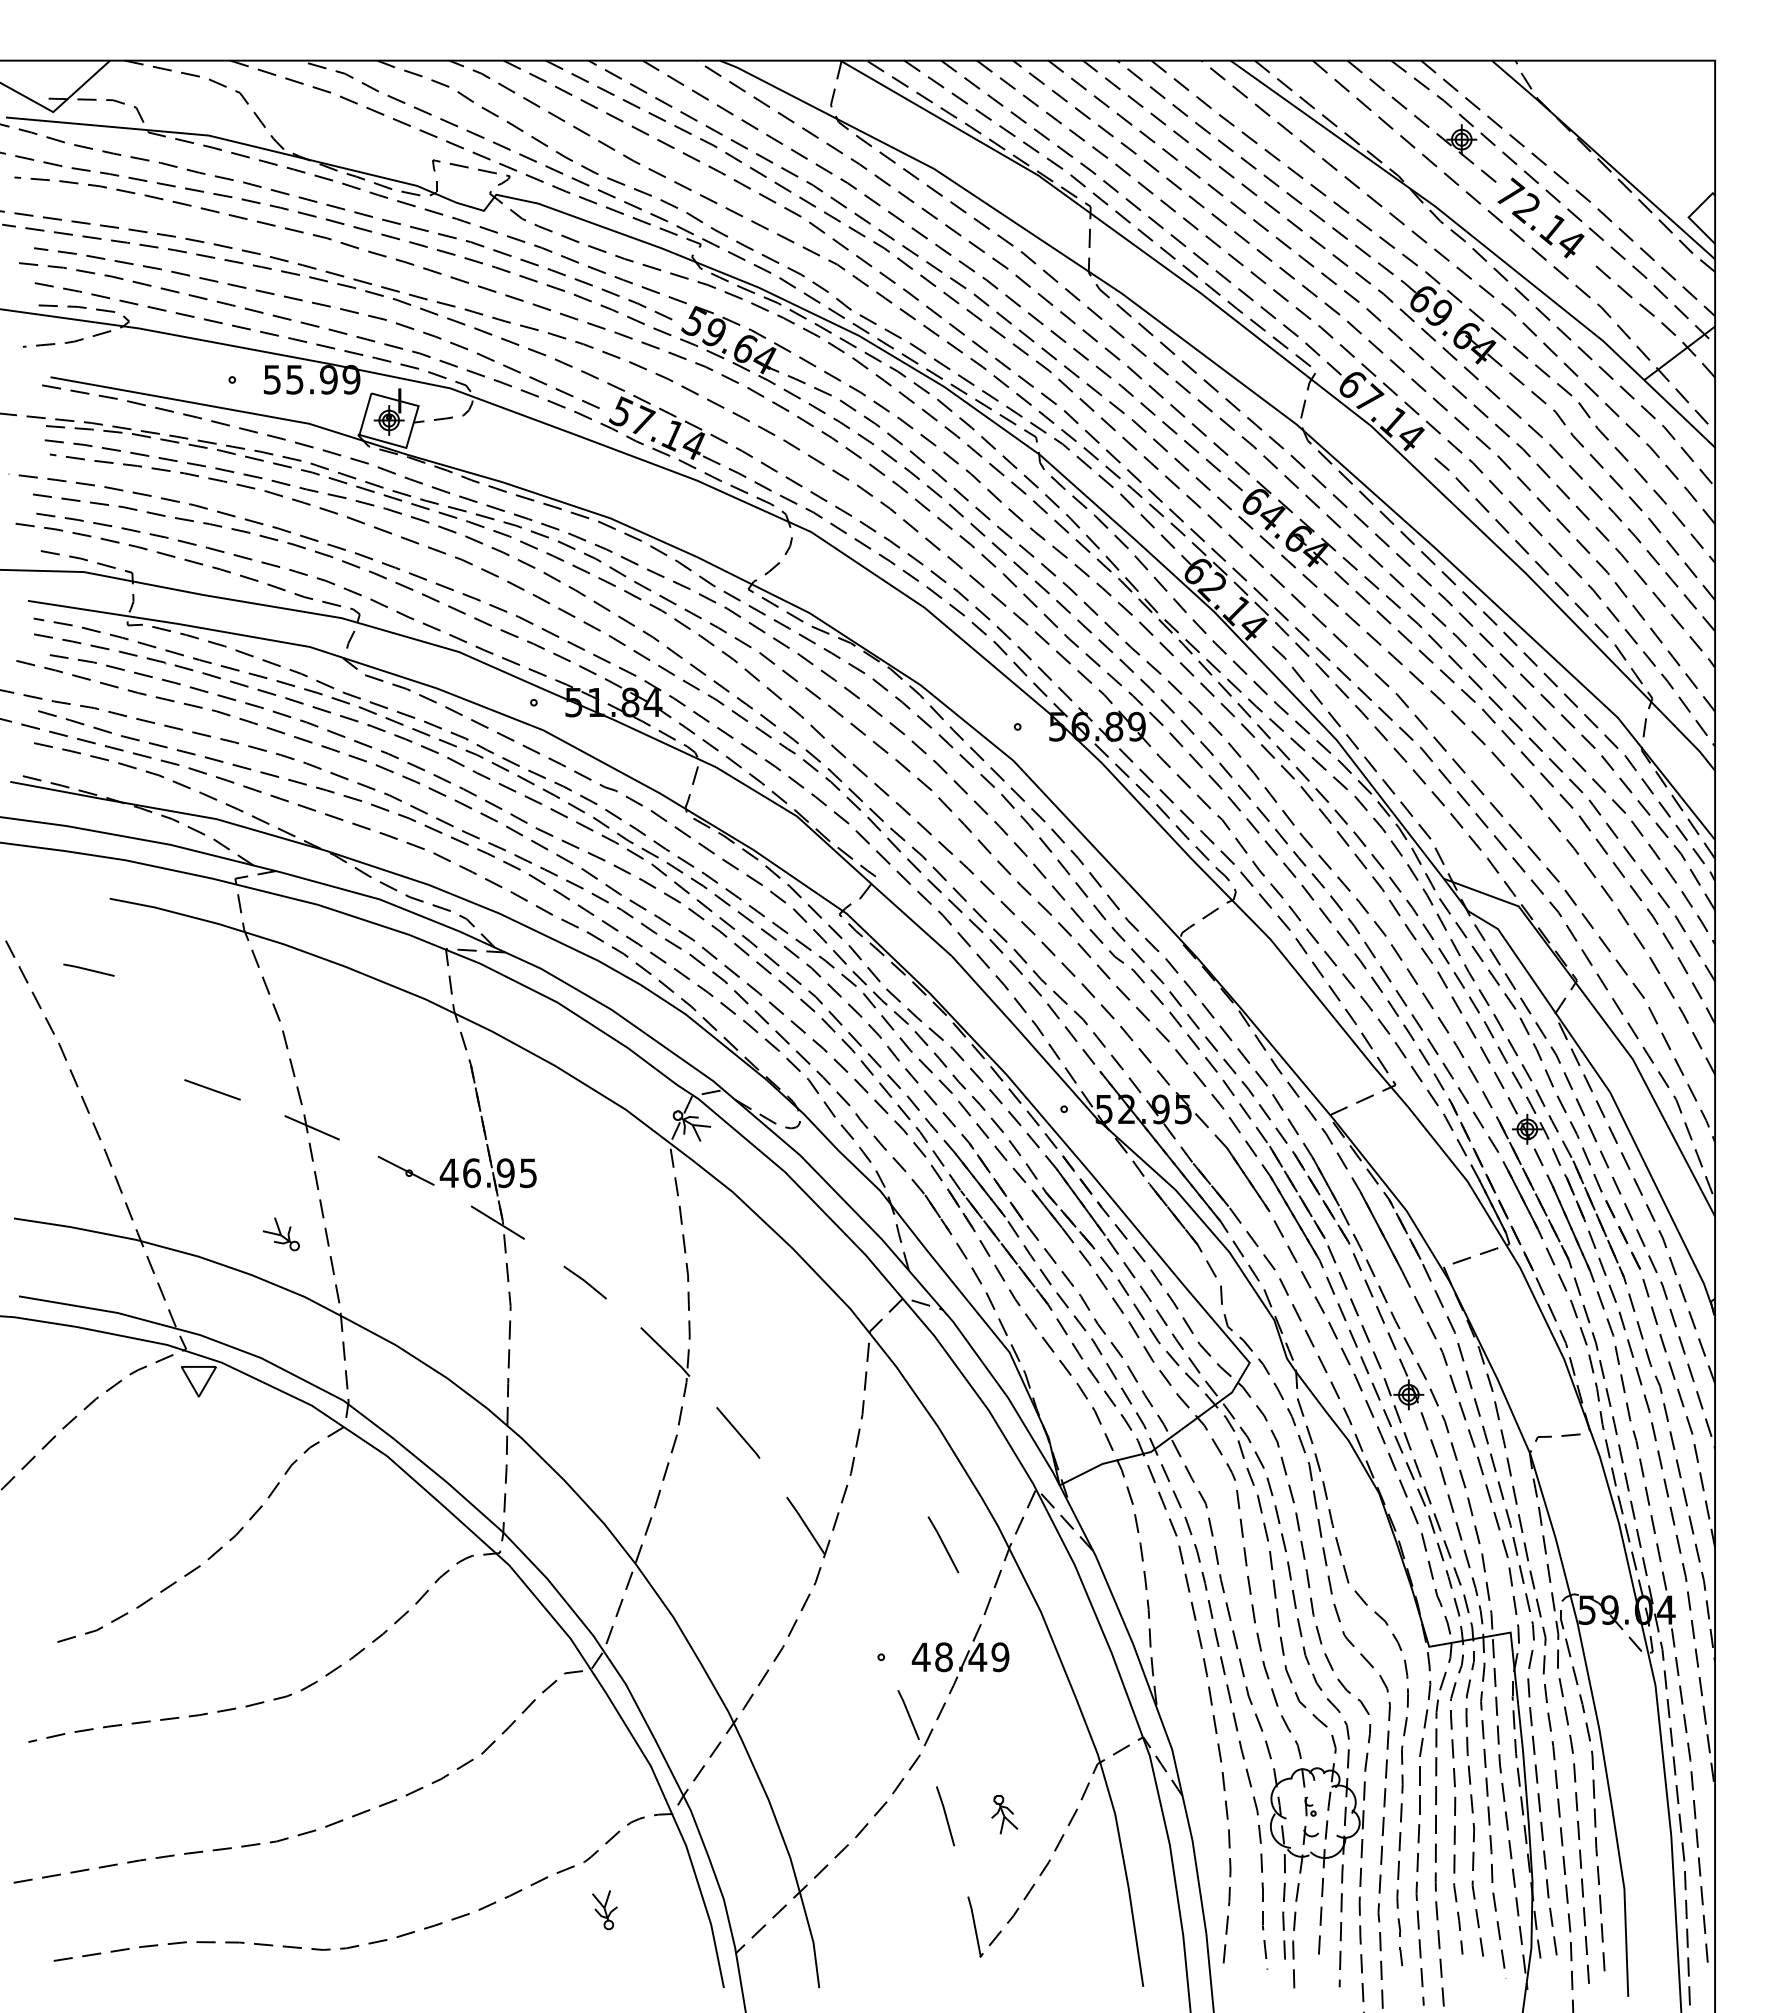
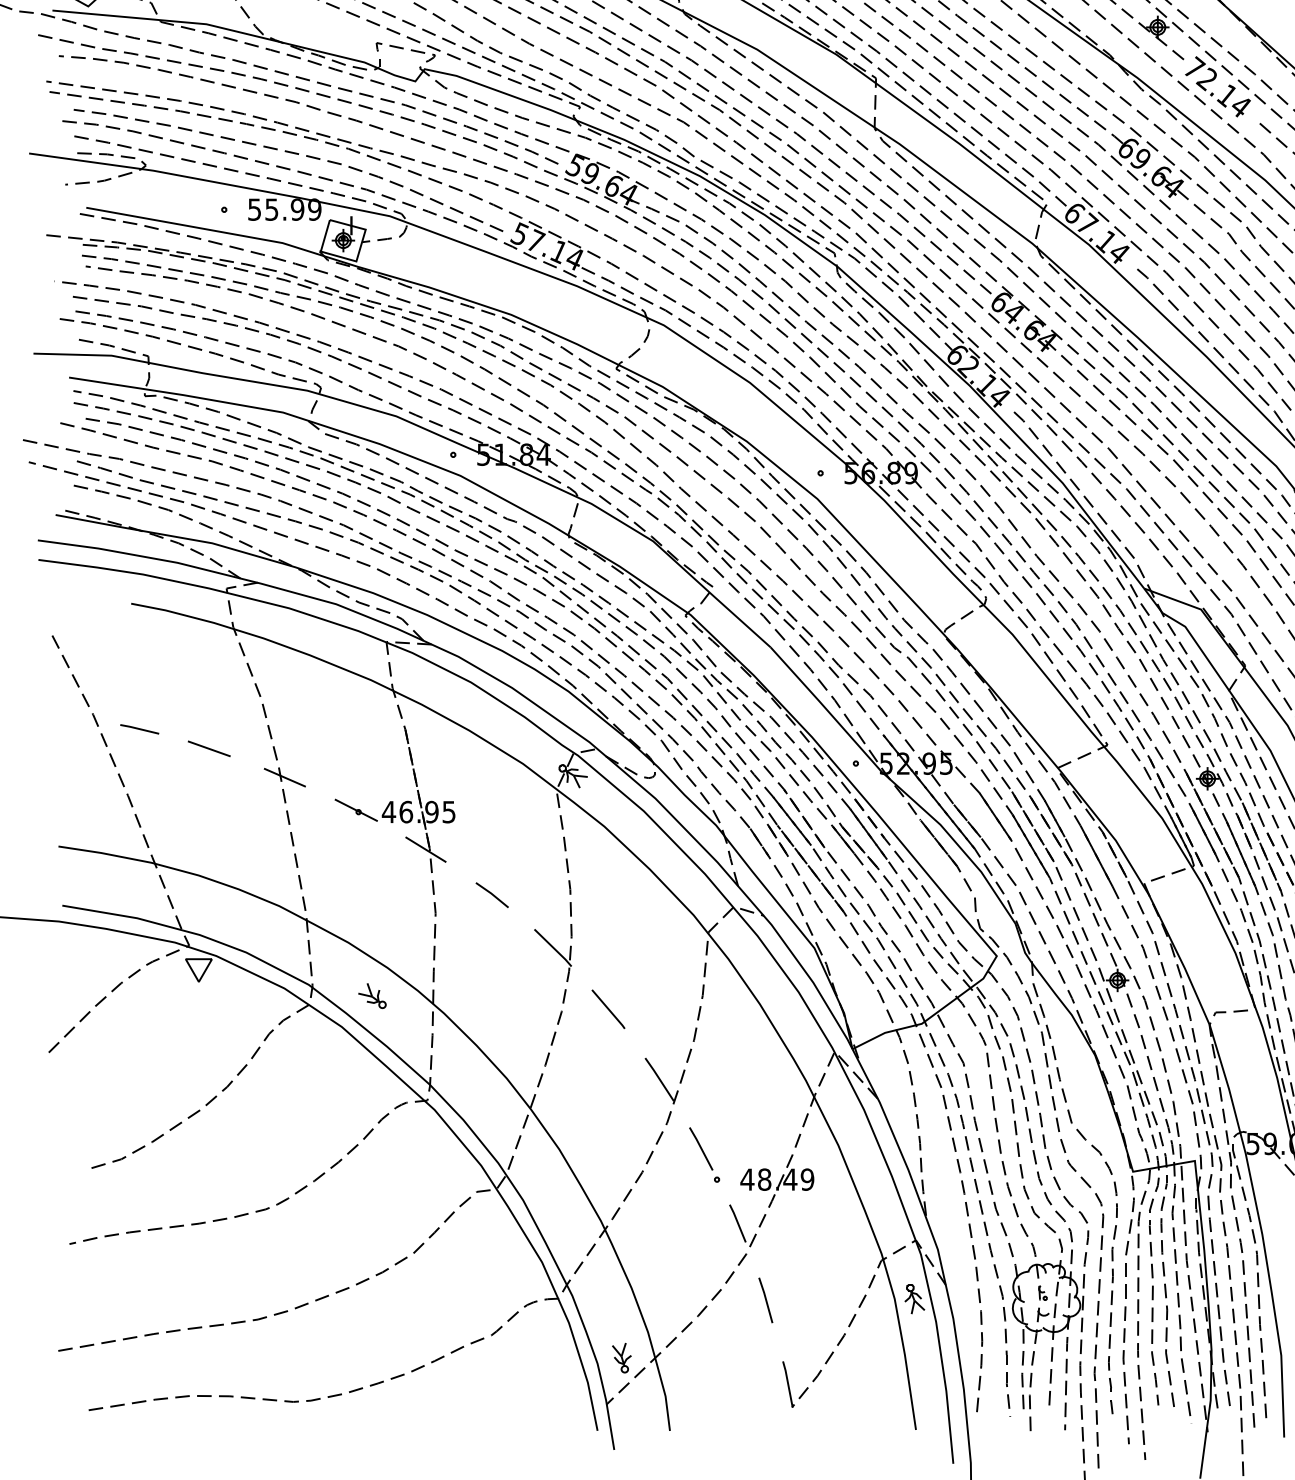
line: (88, 969) -> (139, 728), moved
part: (280, 1234) -> (371, 996), moved
line: (943, 1544) -> (701, 1148), moved
part: (1004, 1814) -> (914, 1299), moved
part: (604, 1910) -> (621, 1358), moved

